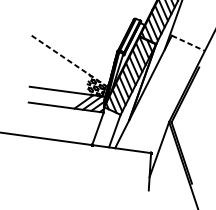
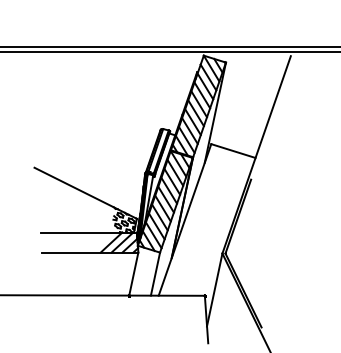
line: (188, 43) -> (233, 151), dashed -> solid
line: (69, 61) -> (86, 193), dashed -> solid

